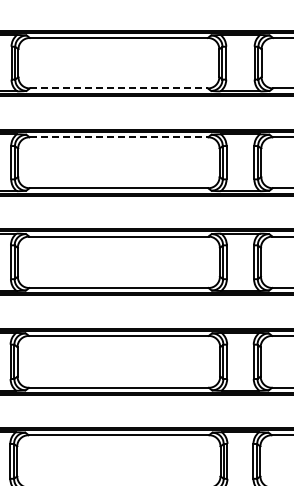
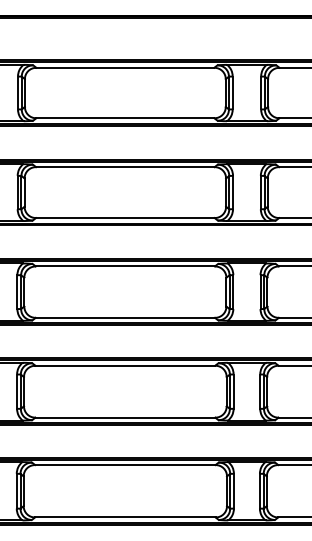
line: (119, 88) -> (125, 118), dashed -> solid
line: (119, 137) -> (125, 167), dashed -> solid

